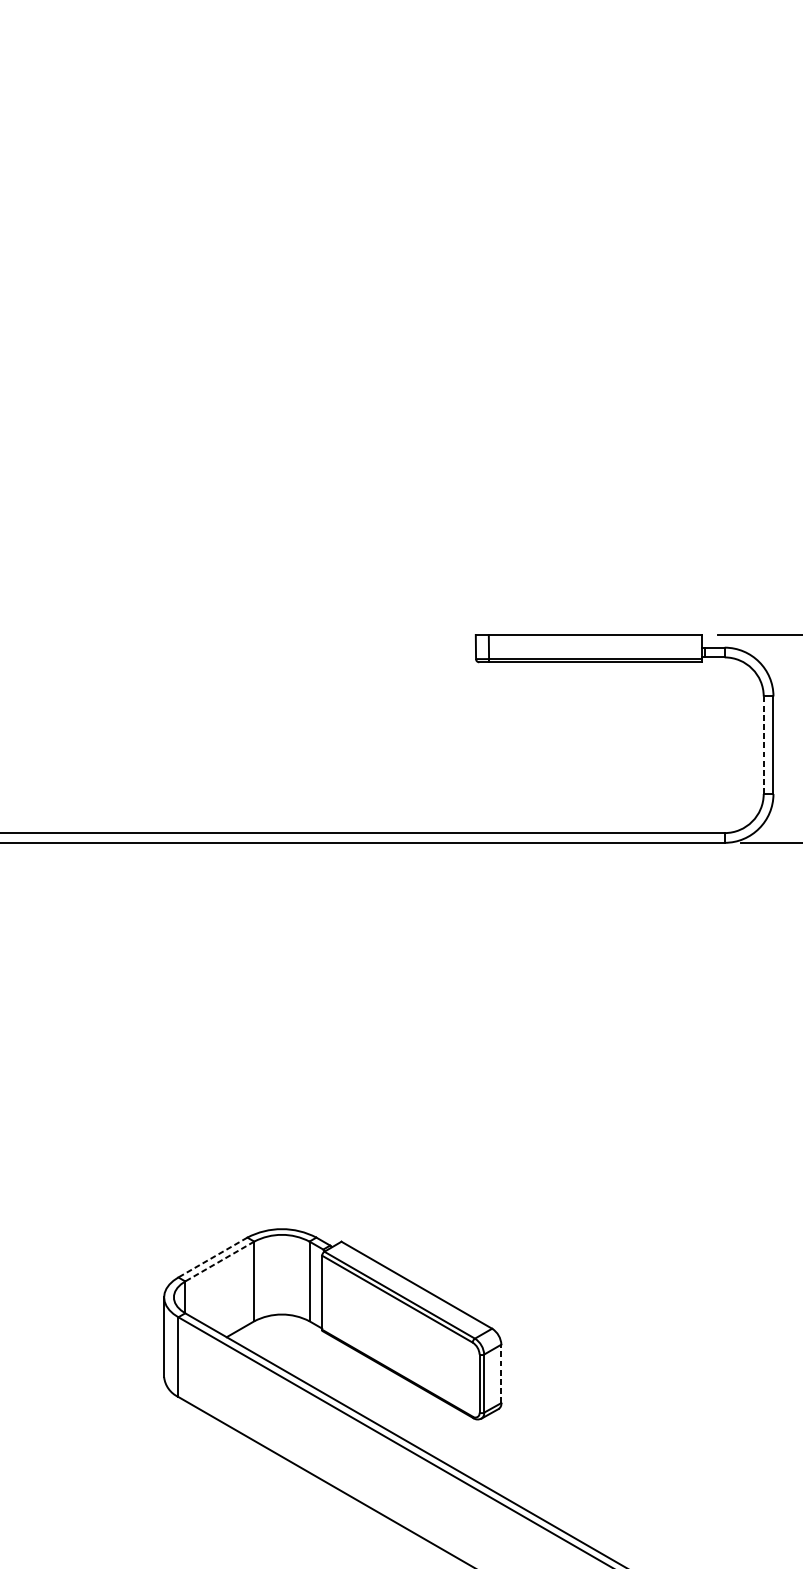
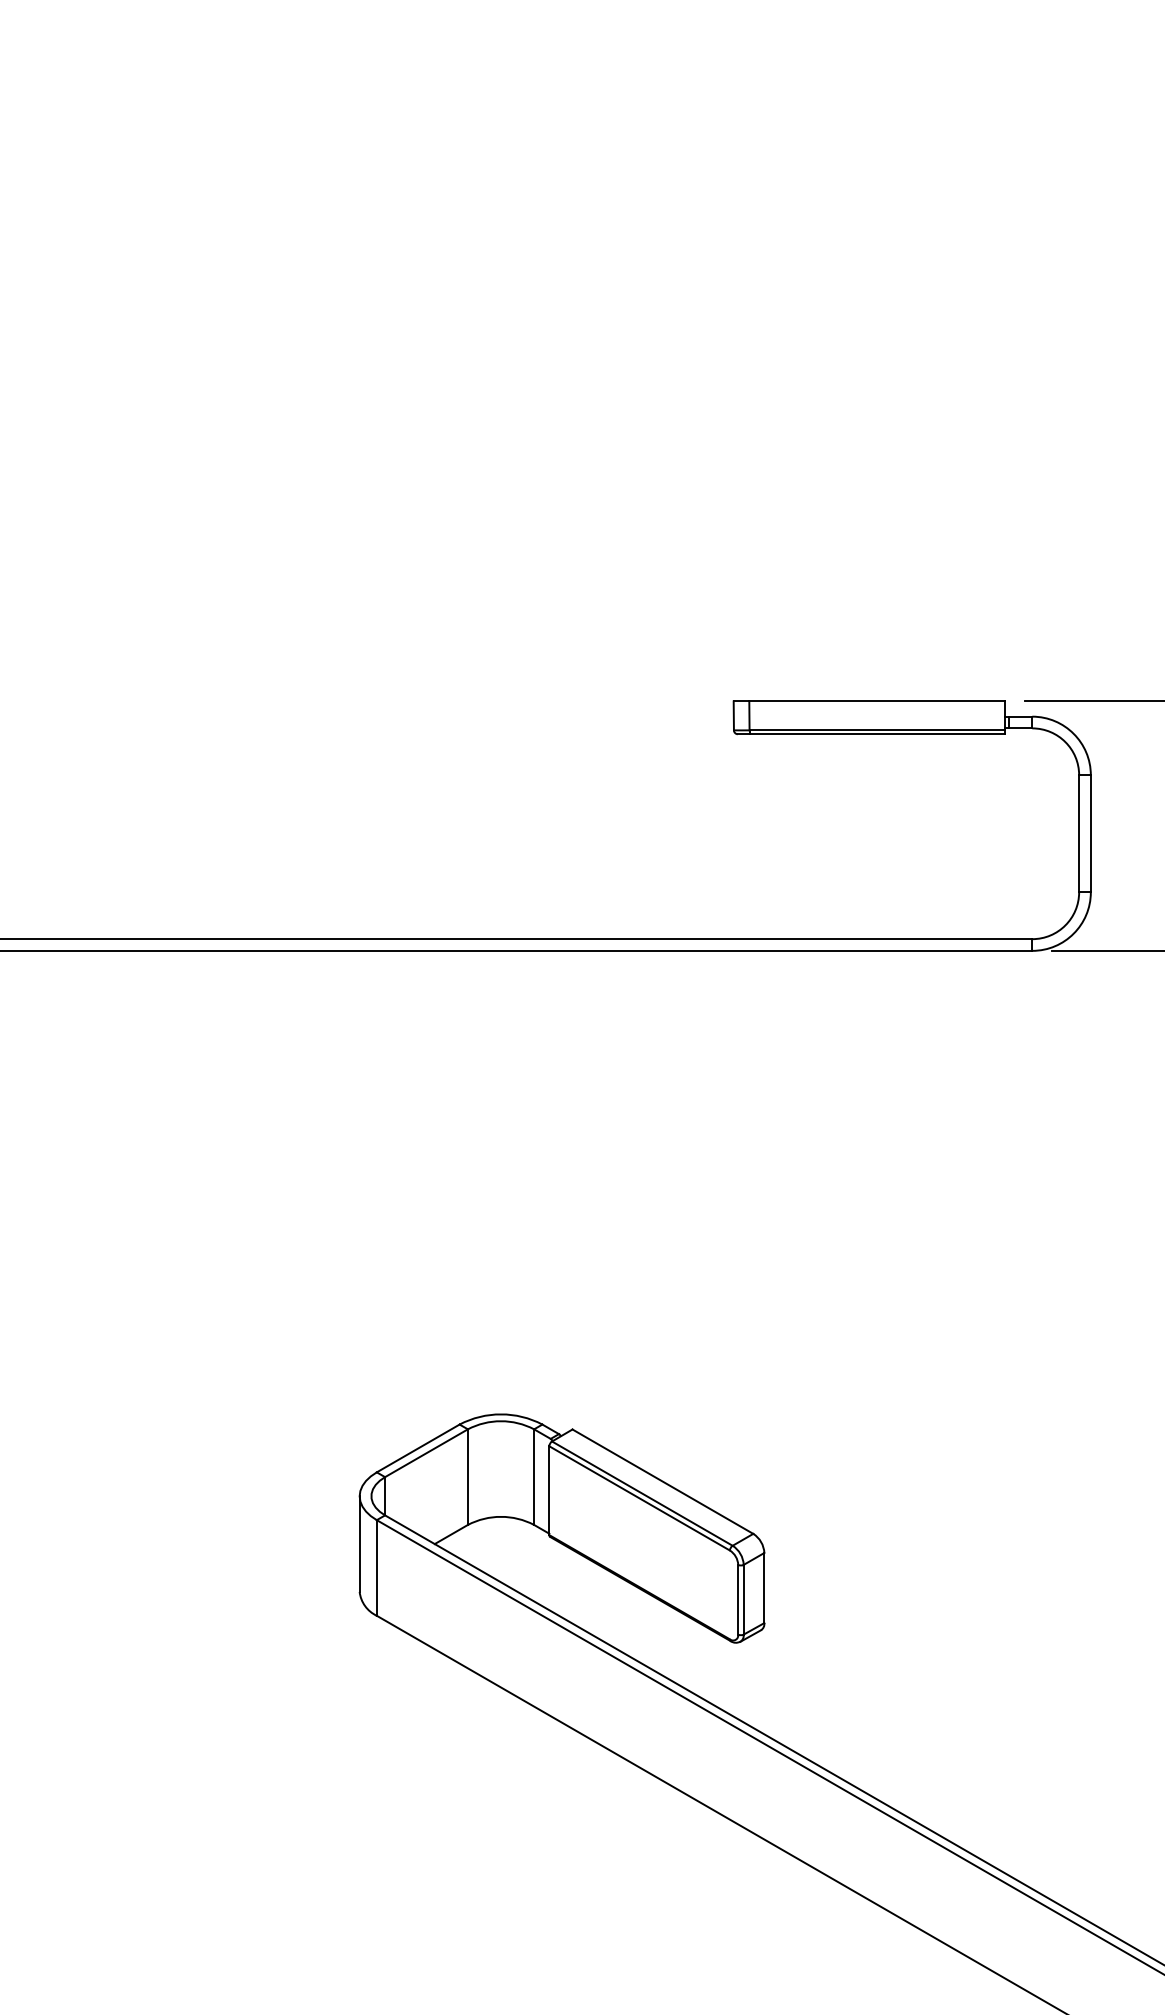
line: (764, 745) -> (1079, 833), dashed -> solid
line: (213, 1257) -> (418, 1448), dashed -> solid
line: (219, 1261) -> (426, 1453), dashed -> solid
line: (501, 1373) -> (764, 1587), dashed -> solid

